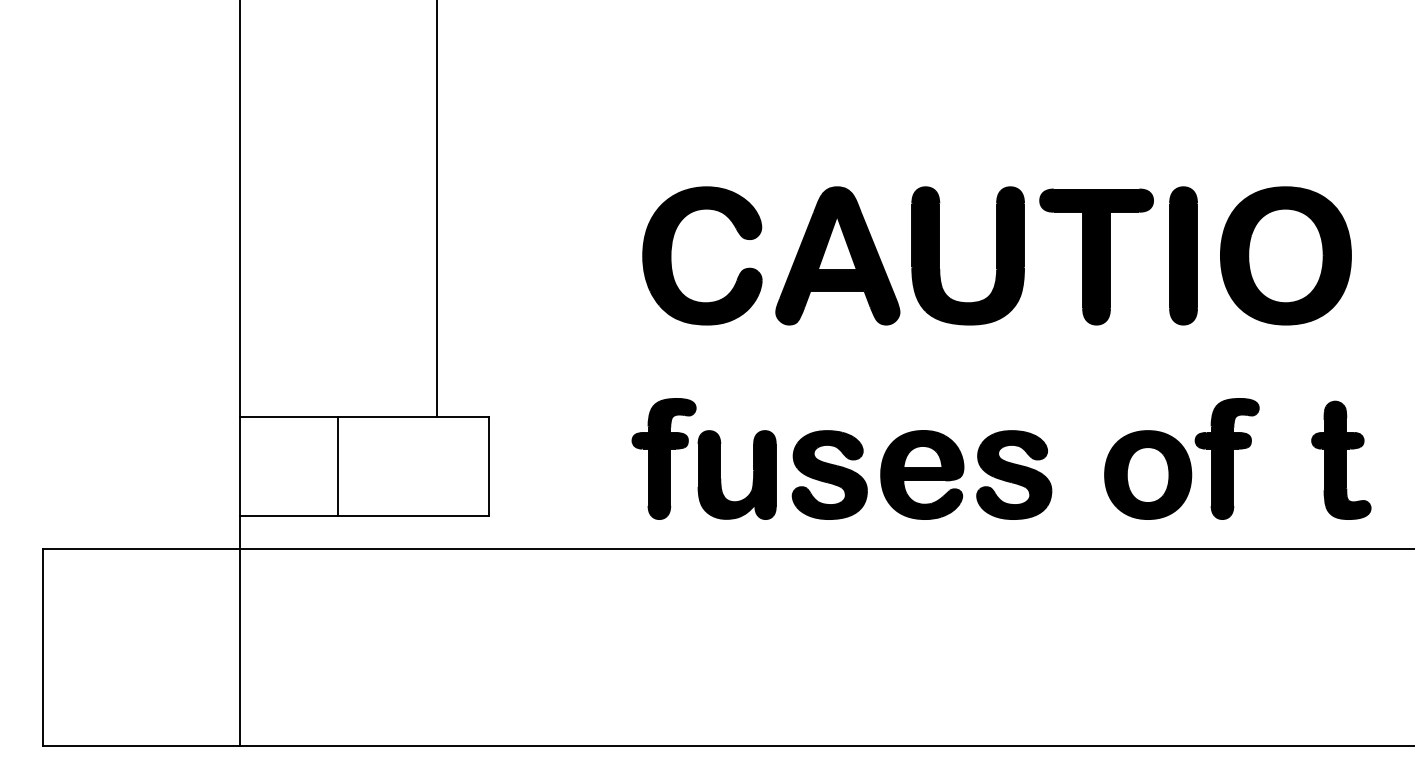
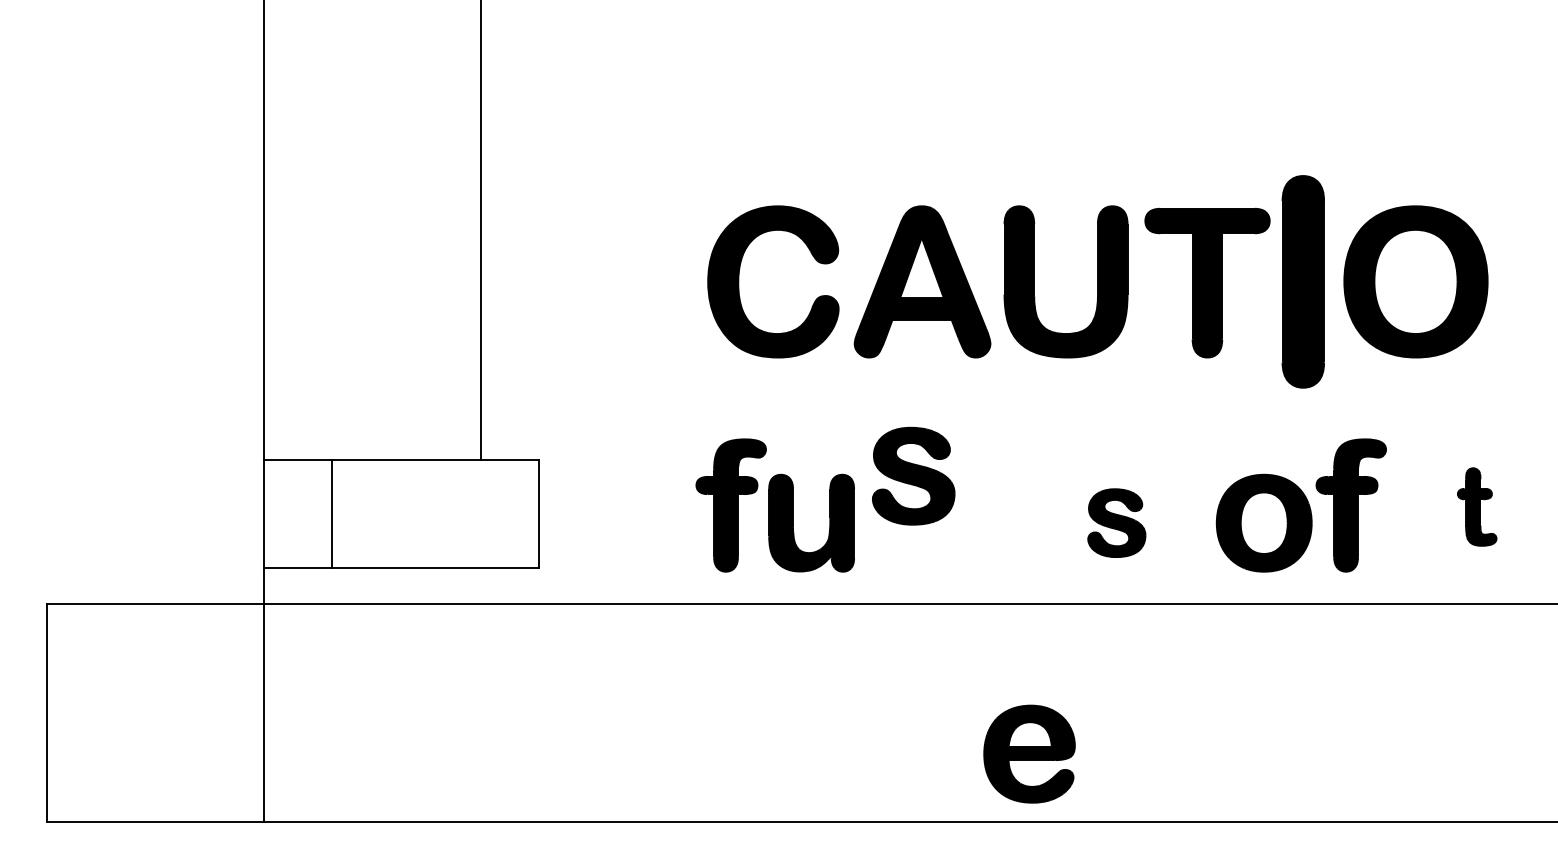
part: (1182, 255) -> (1302, 281), size x1.4
part: (1341, 459) -> (1477, 506), size x0.6
line: (338, 466) -> (332, 513), moved
part: (829, 474) -> (913, 475), moved
part: (922, 474) -> (1029, 753), moved
part: (1013, 474) -> (1116, 522), size x0.7

